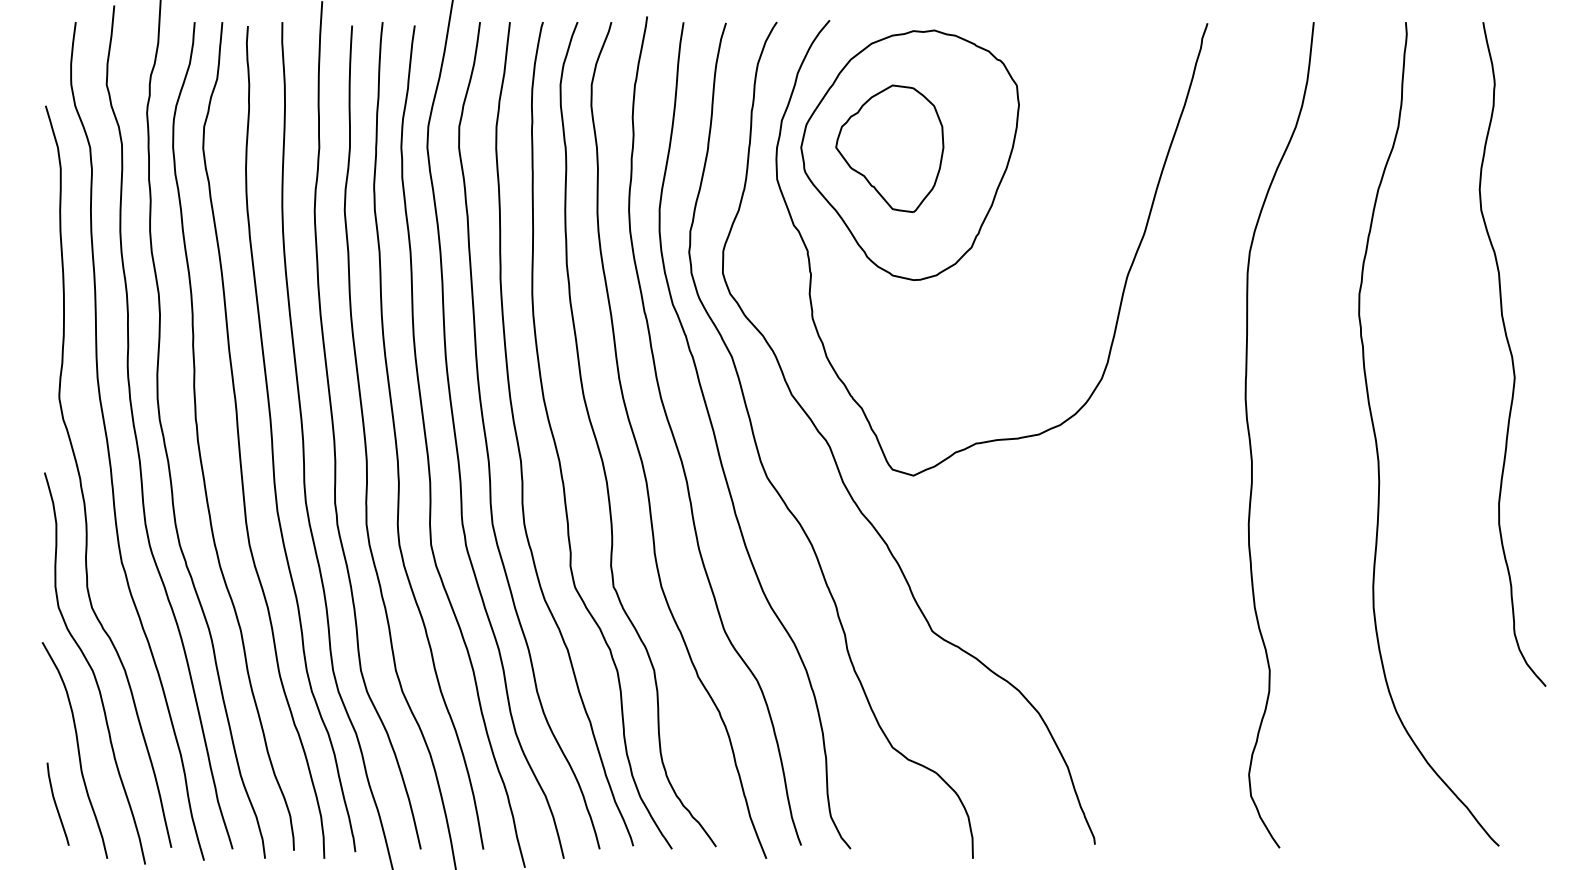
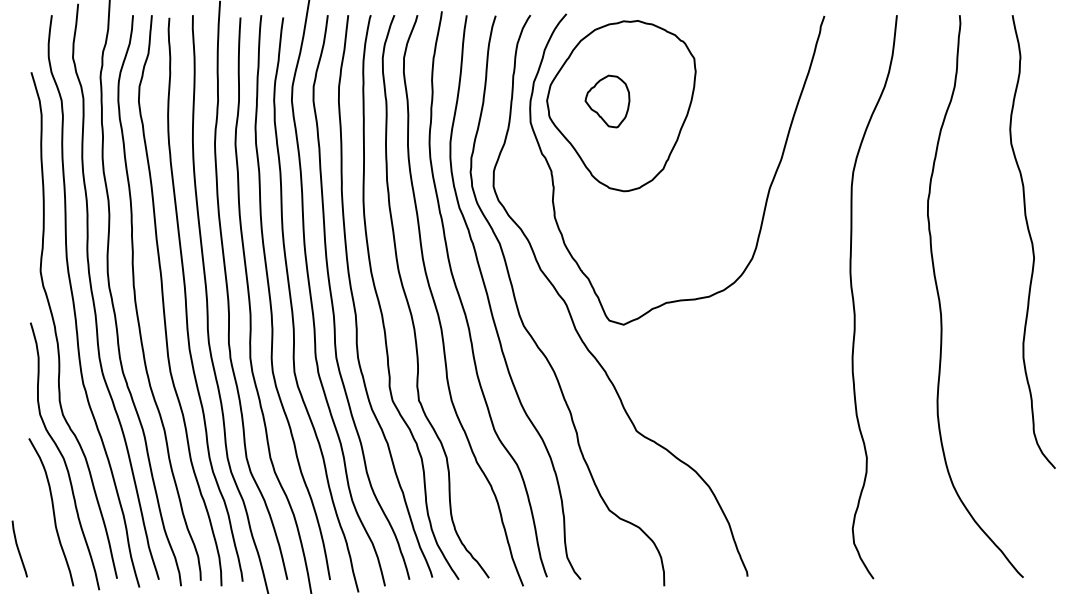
part: (889, 148) -> (607, 101), size x0.6
curve: (56, 803) -> (18, 548), moved

